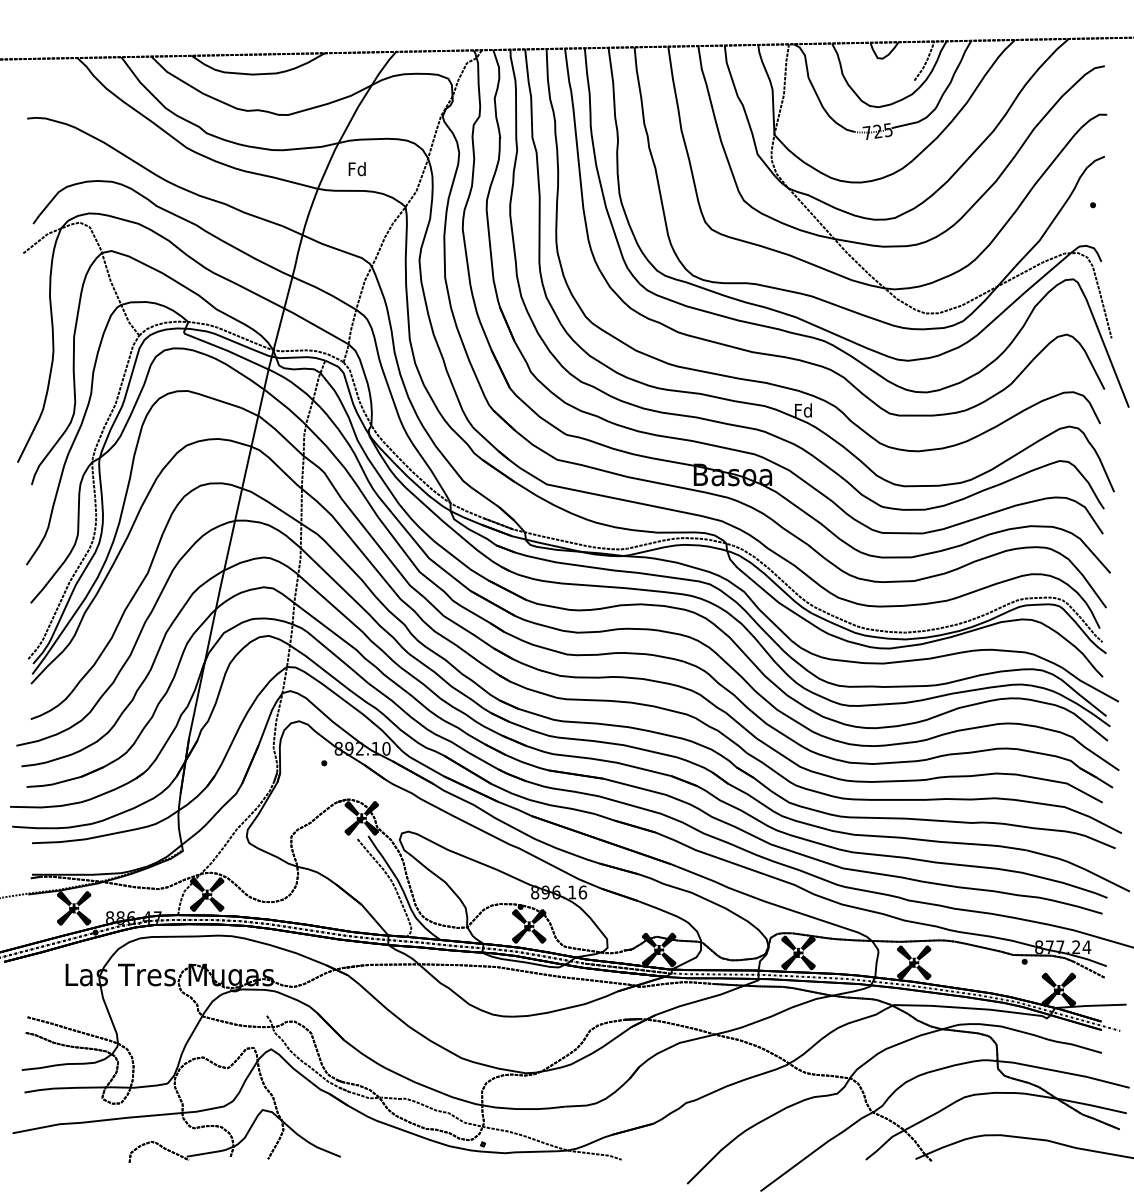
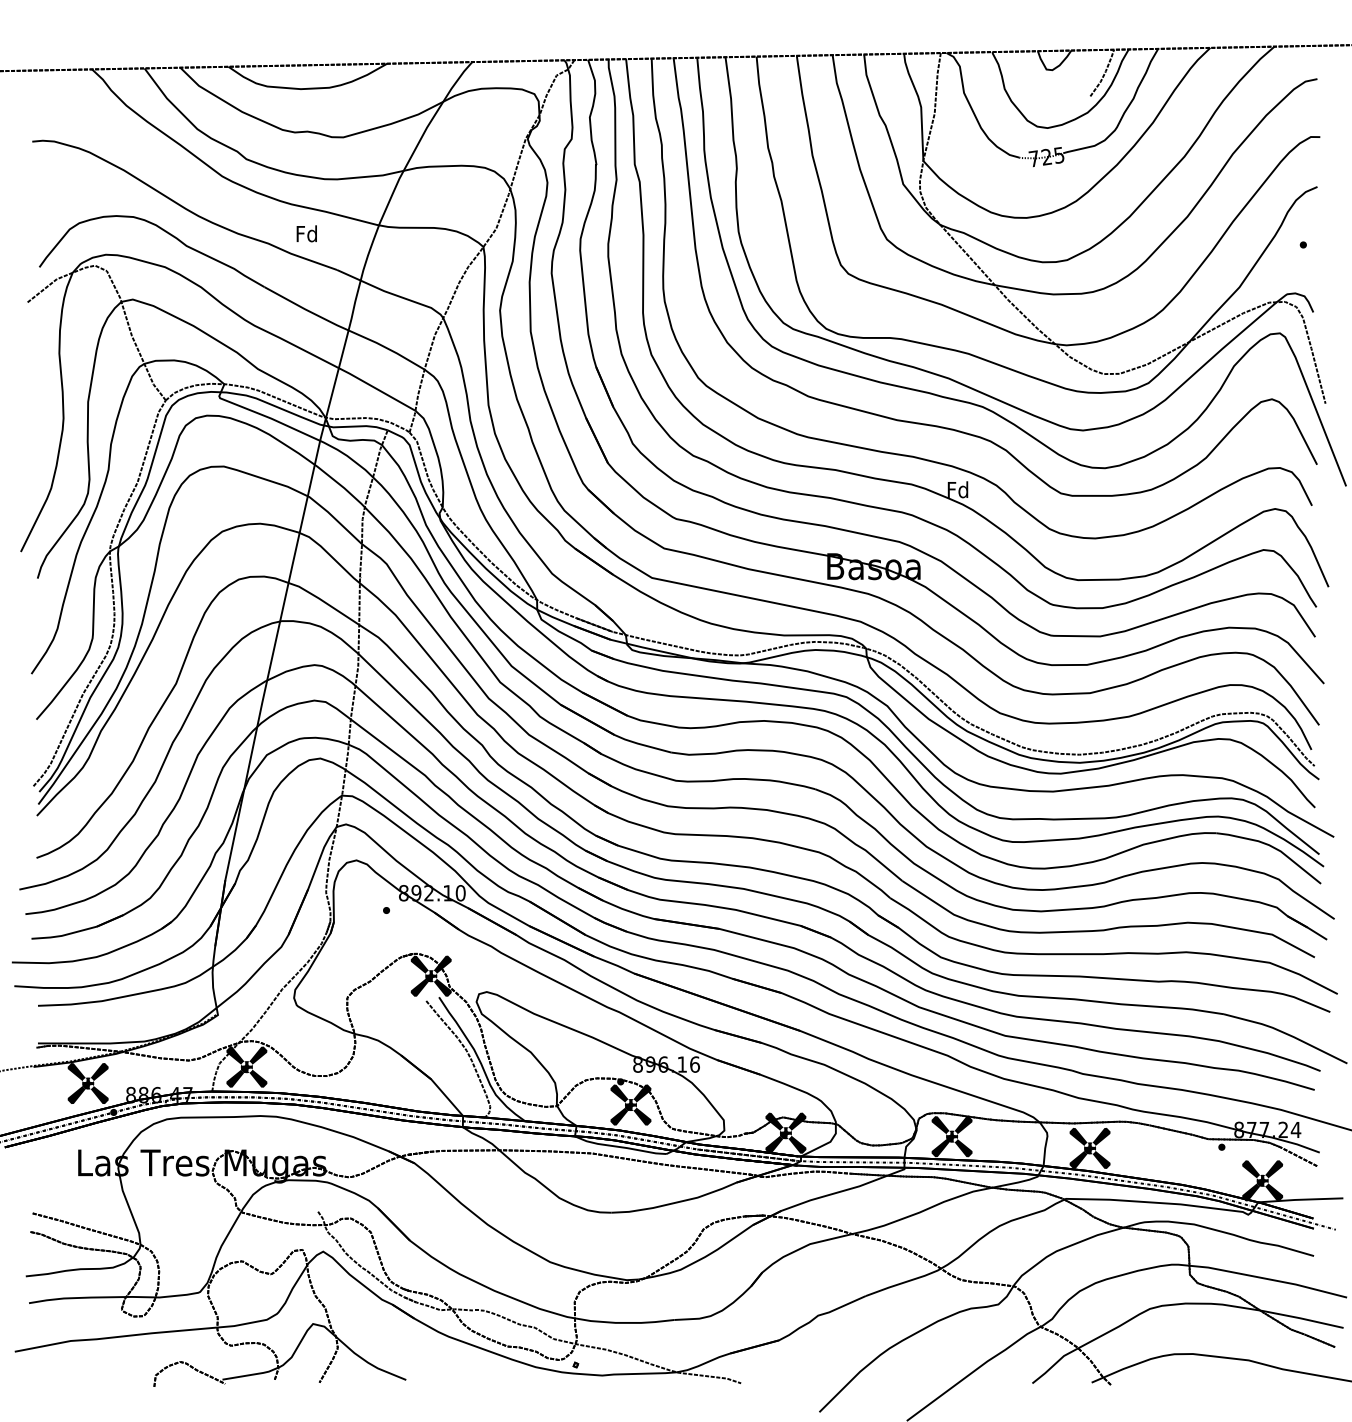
text: (356, 168) -> (306, 233), moved

